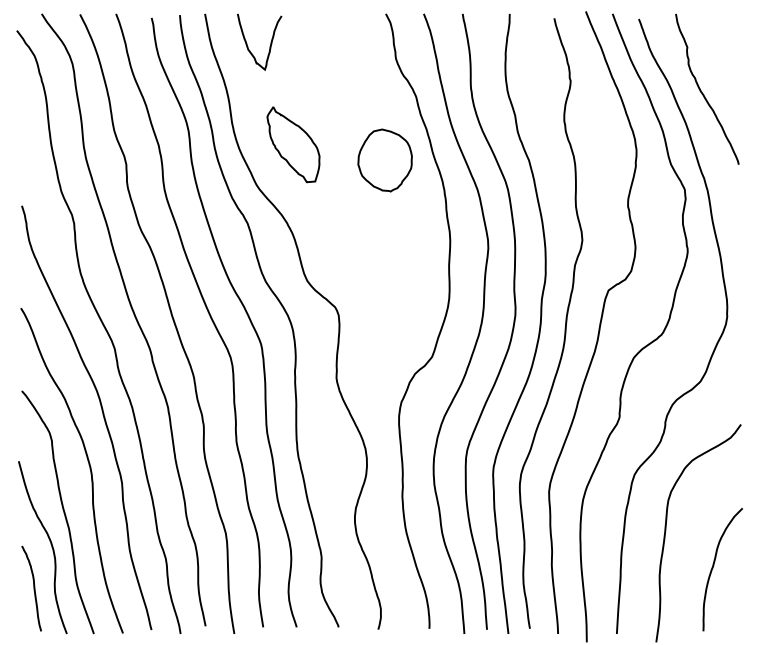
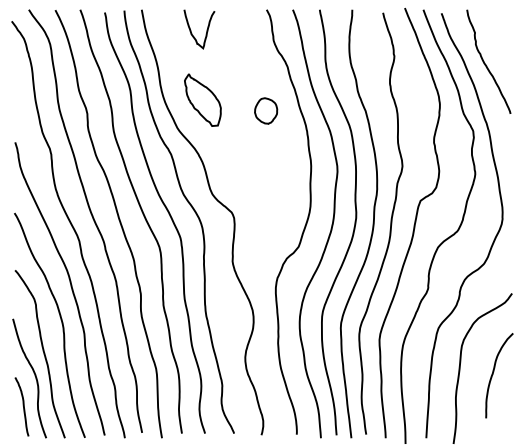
curve: (269, 42) -> (206, 29), moved
part: (384, 159) -> (265, 110), size x0.6
curve: (714, 567) -> (493, 374), moved

